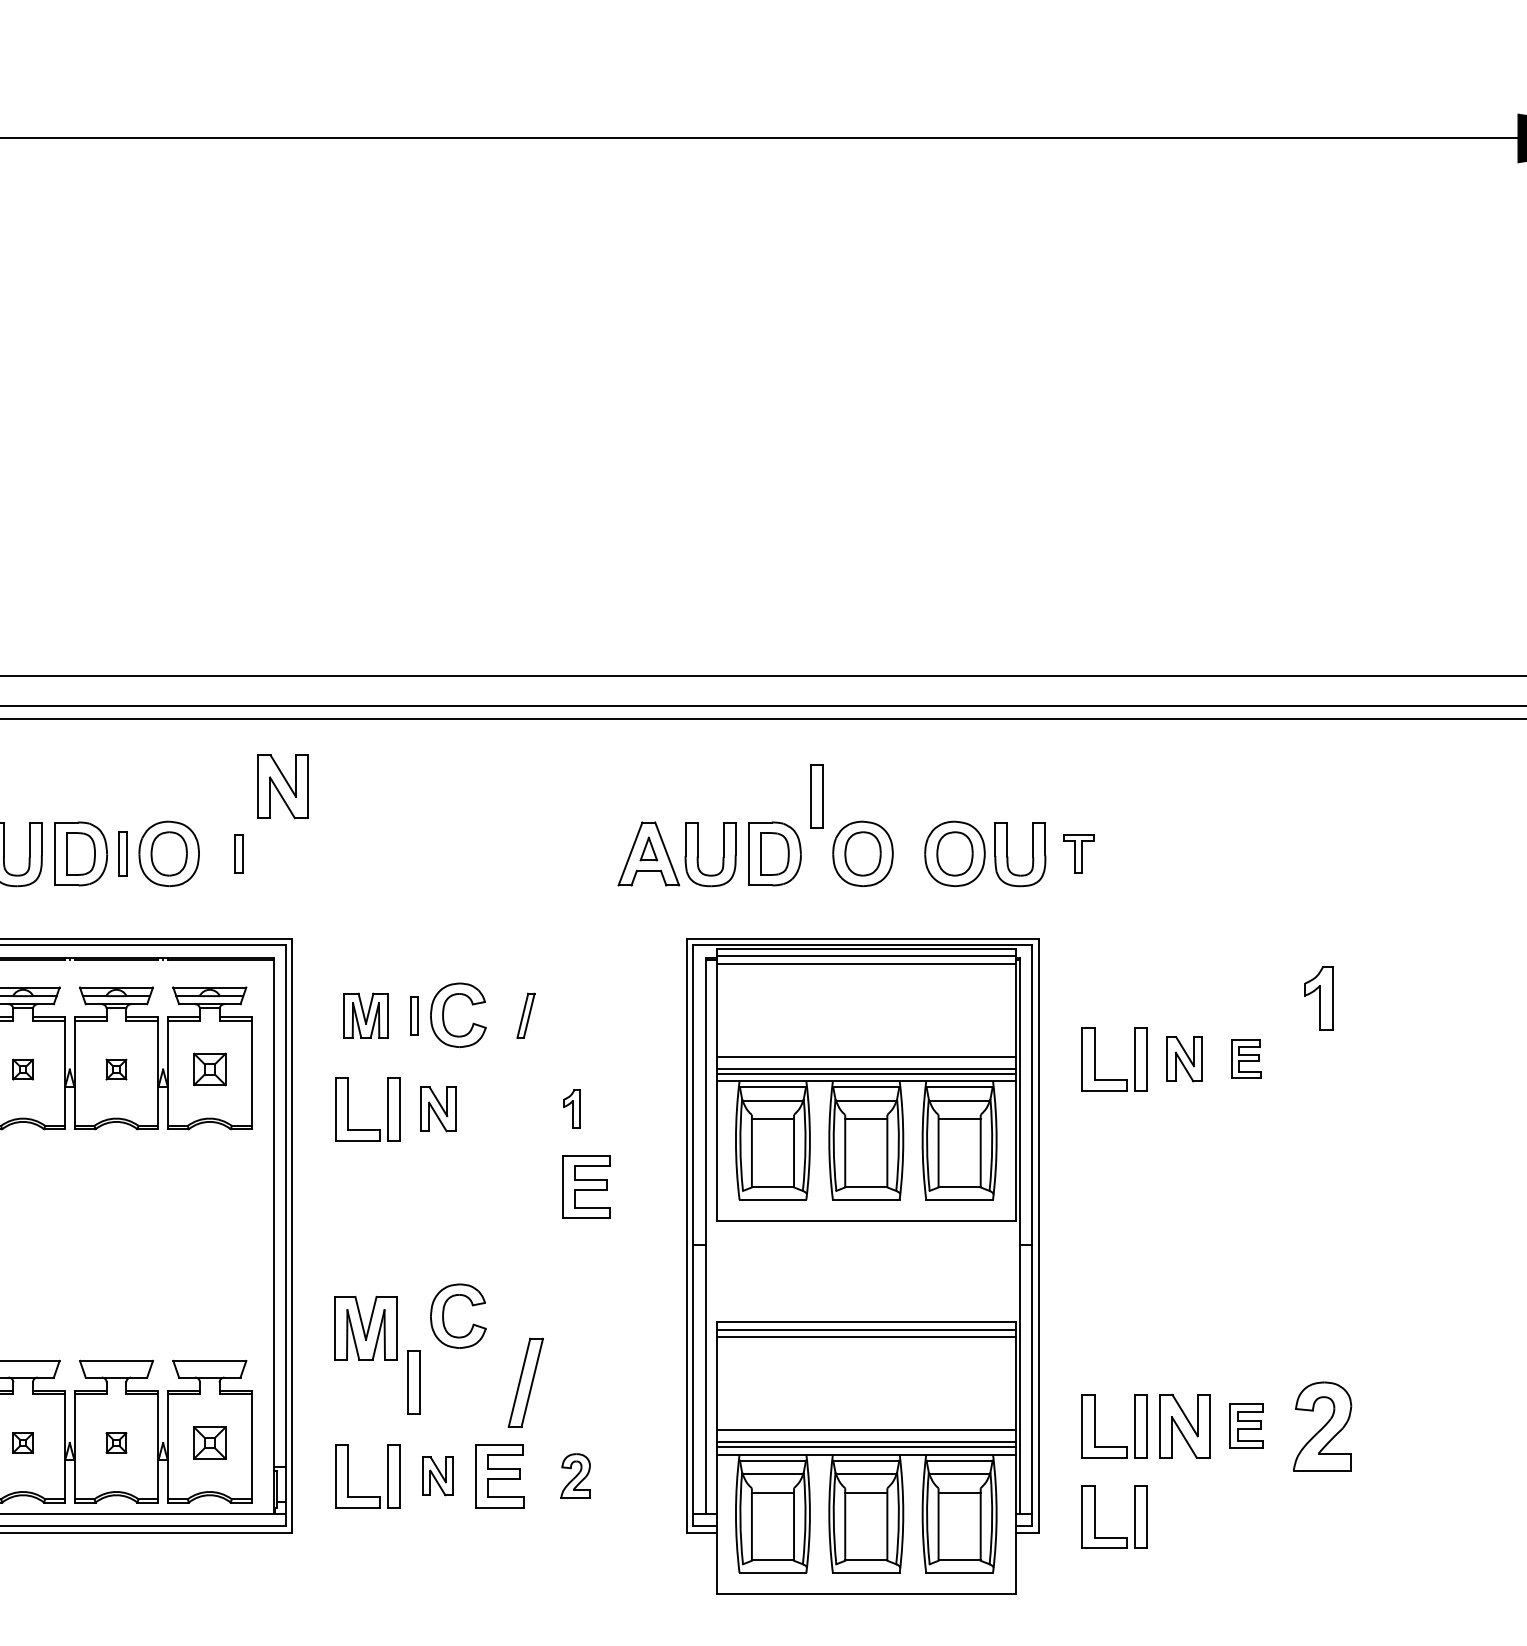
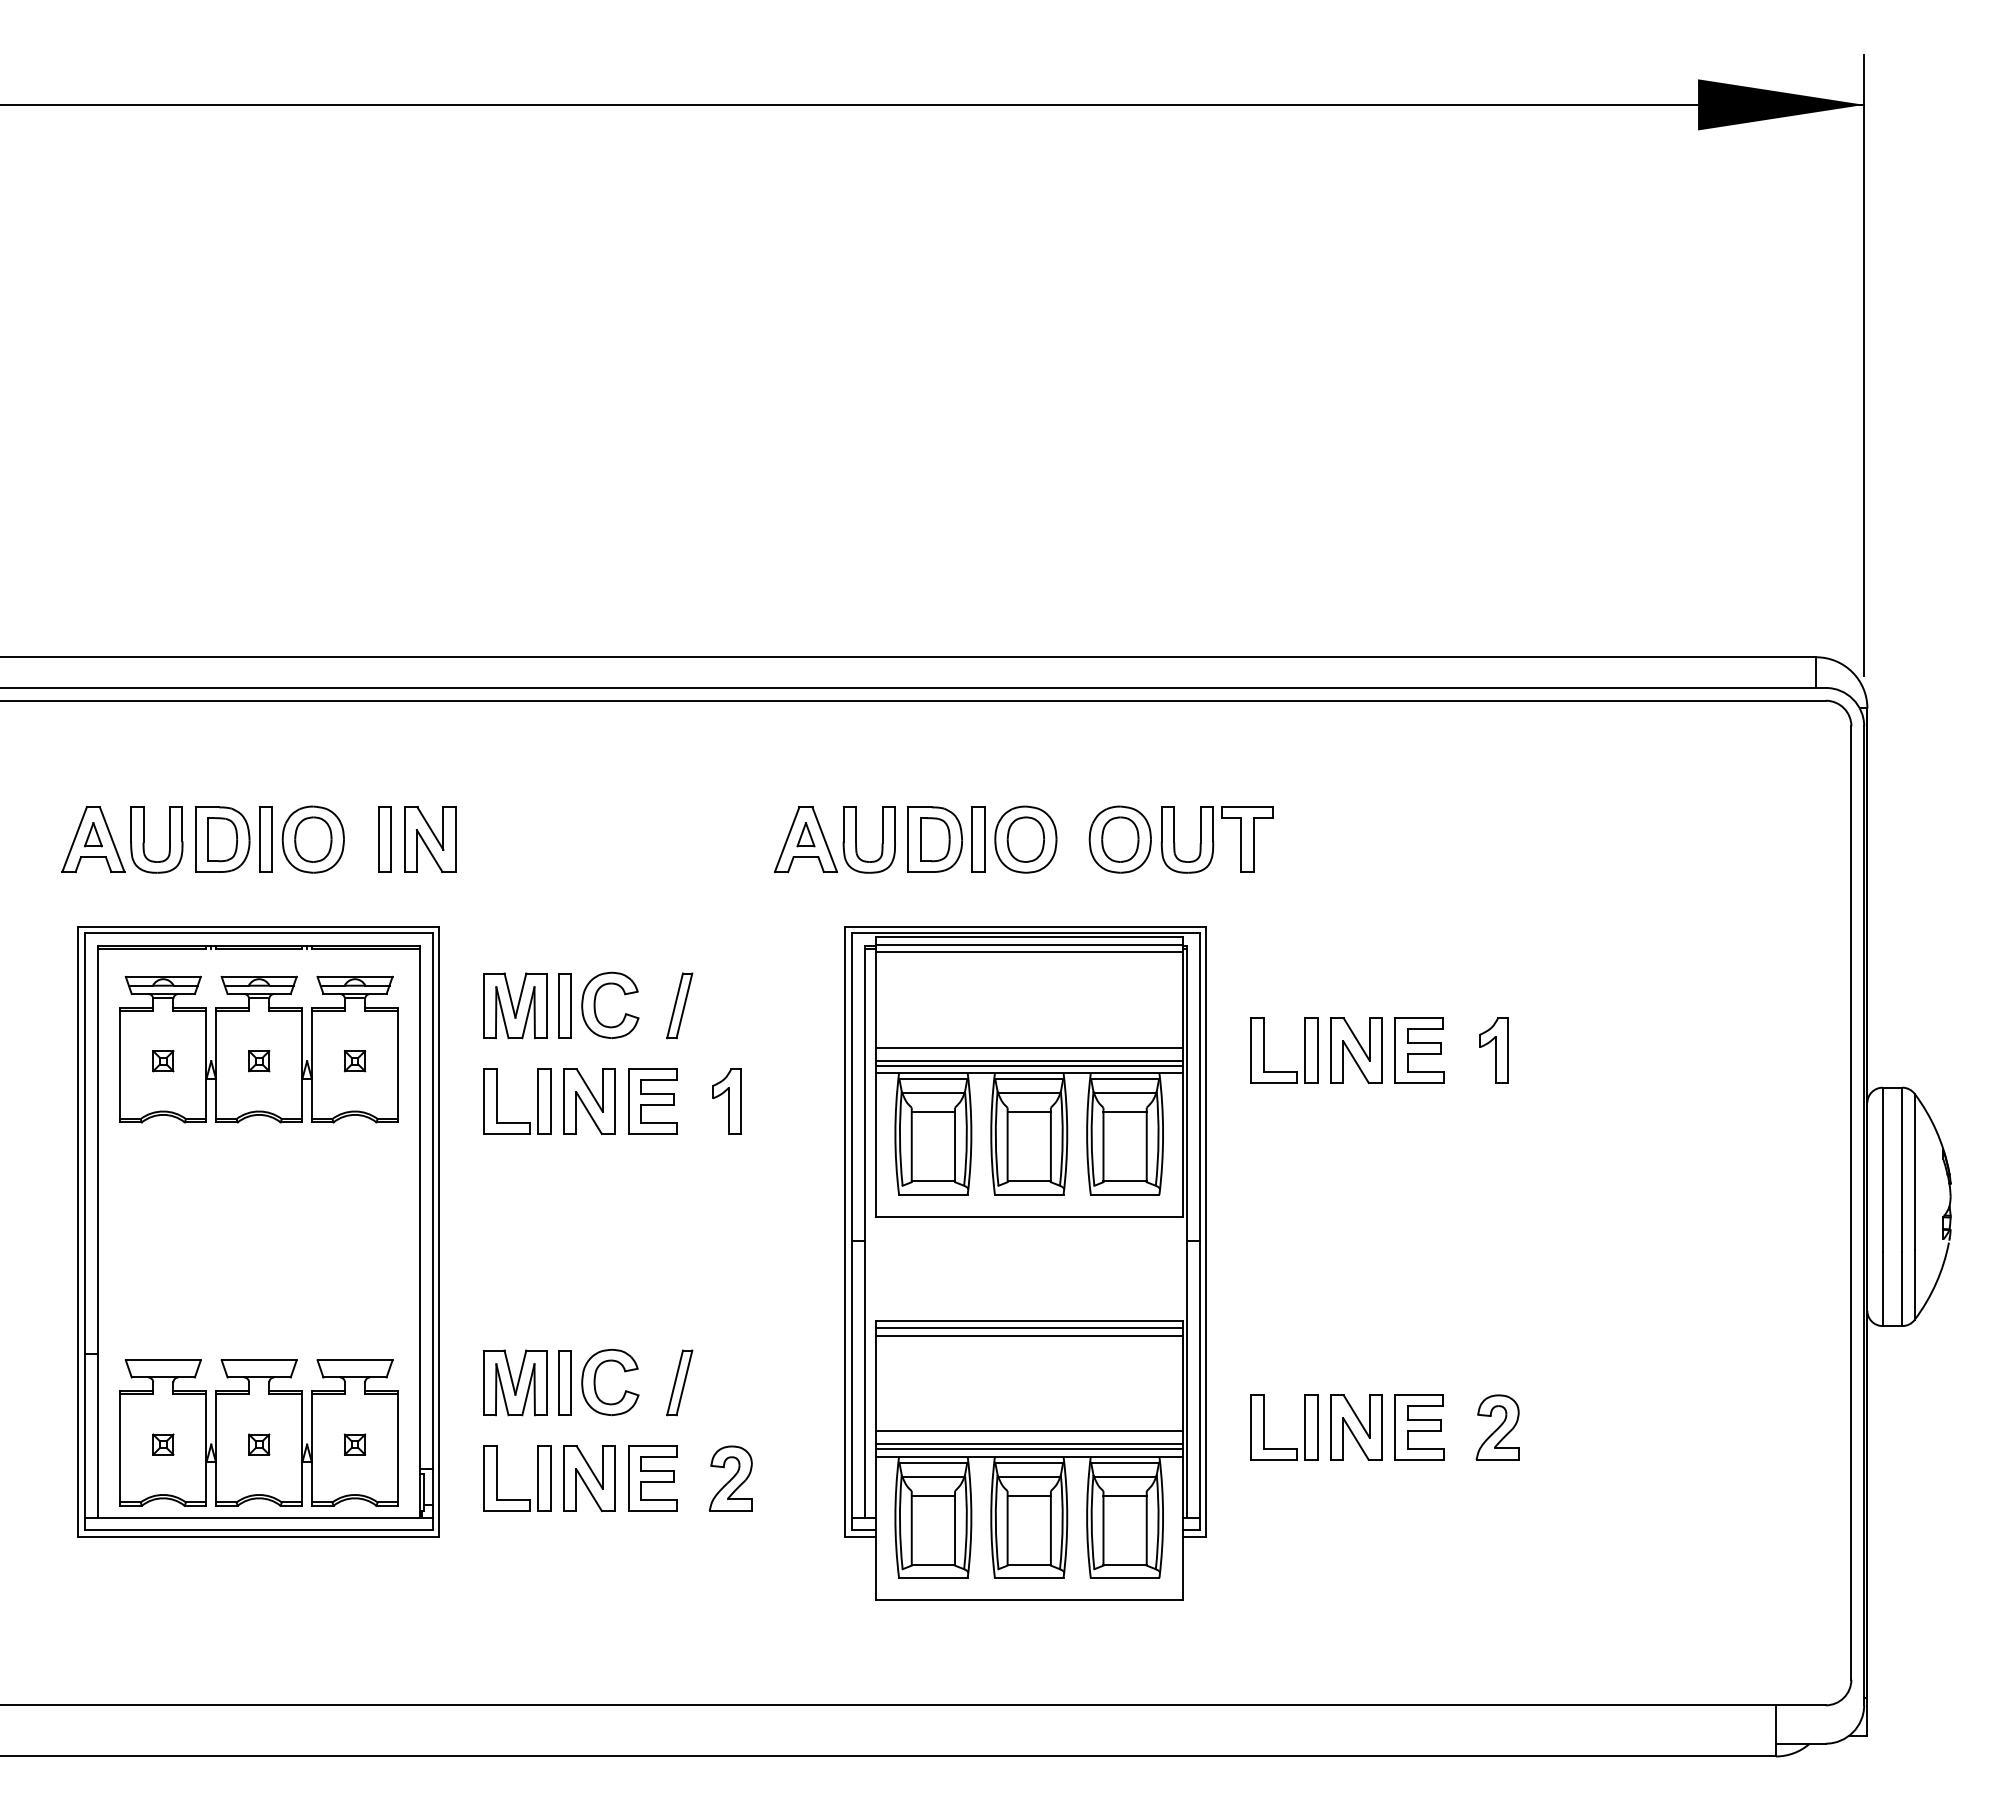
part: (283, 786) -> (430, 839), moved
part: (816, 796) -> (978, 839), moved
part: (122, 853) -> (265, 839), size x1.43
part: (238, 853) -> (384, 839), size x1.67
part: (1078, 853) -> (1247, 839), size x1.67
part: (1318, 998) -> (1493, 1050), moved
part: (366, 1015) -> (515, 1005), size x1.43
part: (413, 1015) -> (564, 1005), size x1.67
part: (525, 1015) -> (679, 1005), size x1.43
part: (1184, 1059) -> (1356, 1050), size x1.43
part: (1246, 1059) -> (1419, 1050), size x1.67
part: (209, 1069) -> (354, 1061), size x0.62
part: (438, 1108) -> (589, 1101), size x1.43
part: (571, 1108) -> (726, 1101), size x1.67
part: (586, 1186) -> (652, 1101), moved
part: (443, 1316) -> (595, 1382), moved
part: (366, 1327) -> (515, 1382), moved
part: (525, 1382) -> (679, 1382), size x0.71
part: (1246, 1426) -> (1419, 1427), size x1.43
part: (1322, 1426) -> (1497, 1427), size x0.71
part: (209, 1442) -> (354, 1444), size x0.62
part: (438, 1475) -> (589, 1478), size x1.67
part: (575, 1475) -> (730, 1478), size x1.43
part: (1095, 1516) -> (1264, 1520), removed

